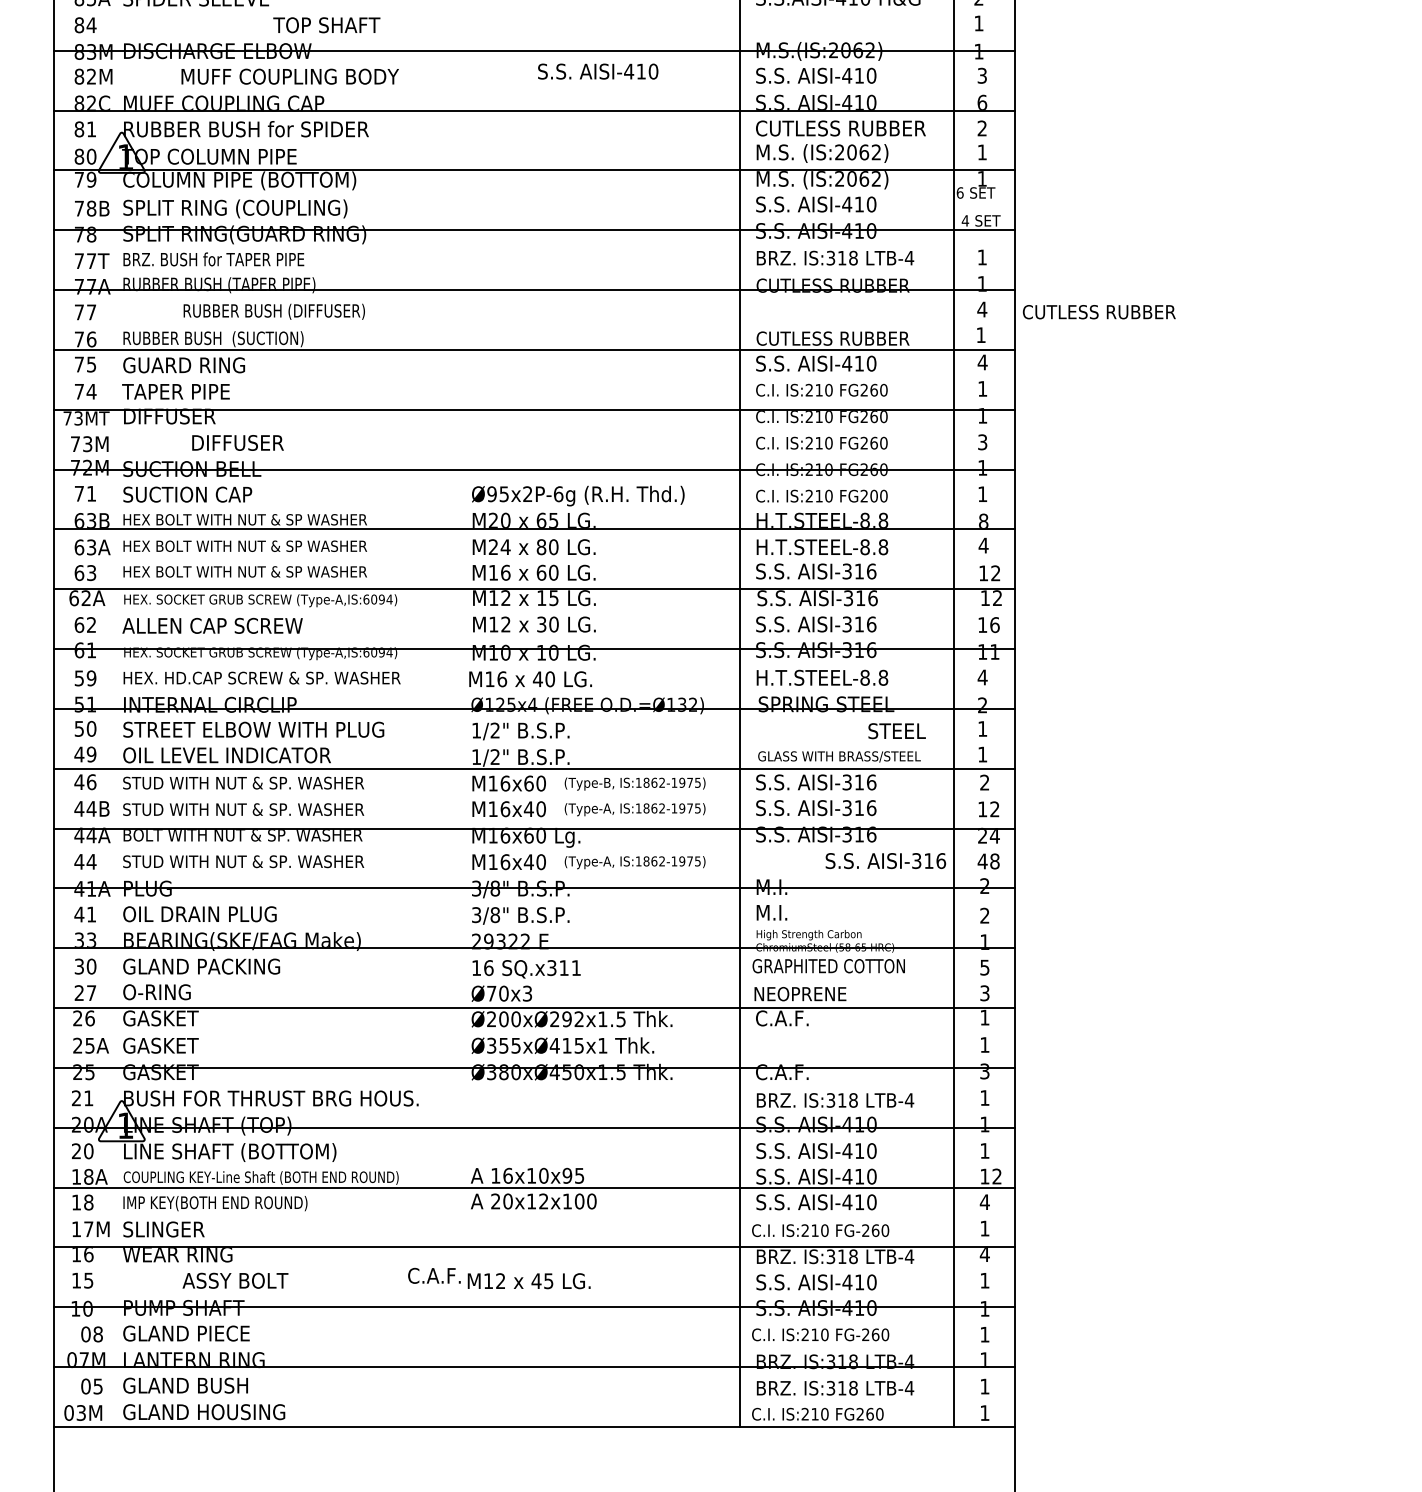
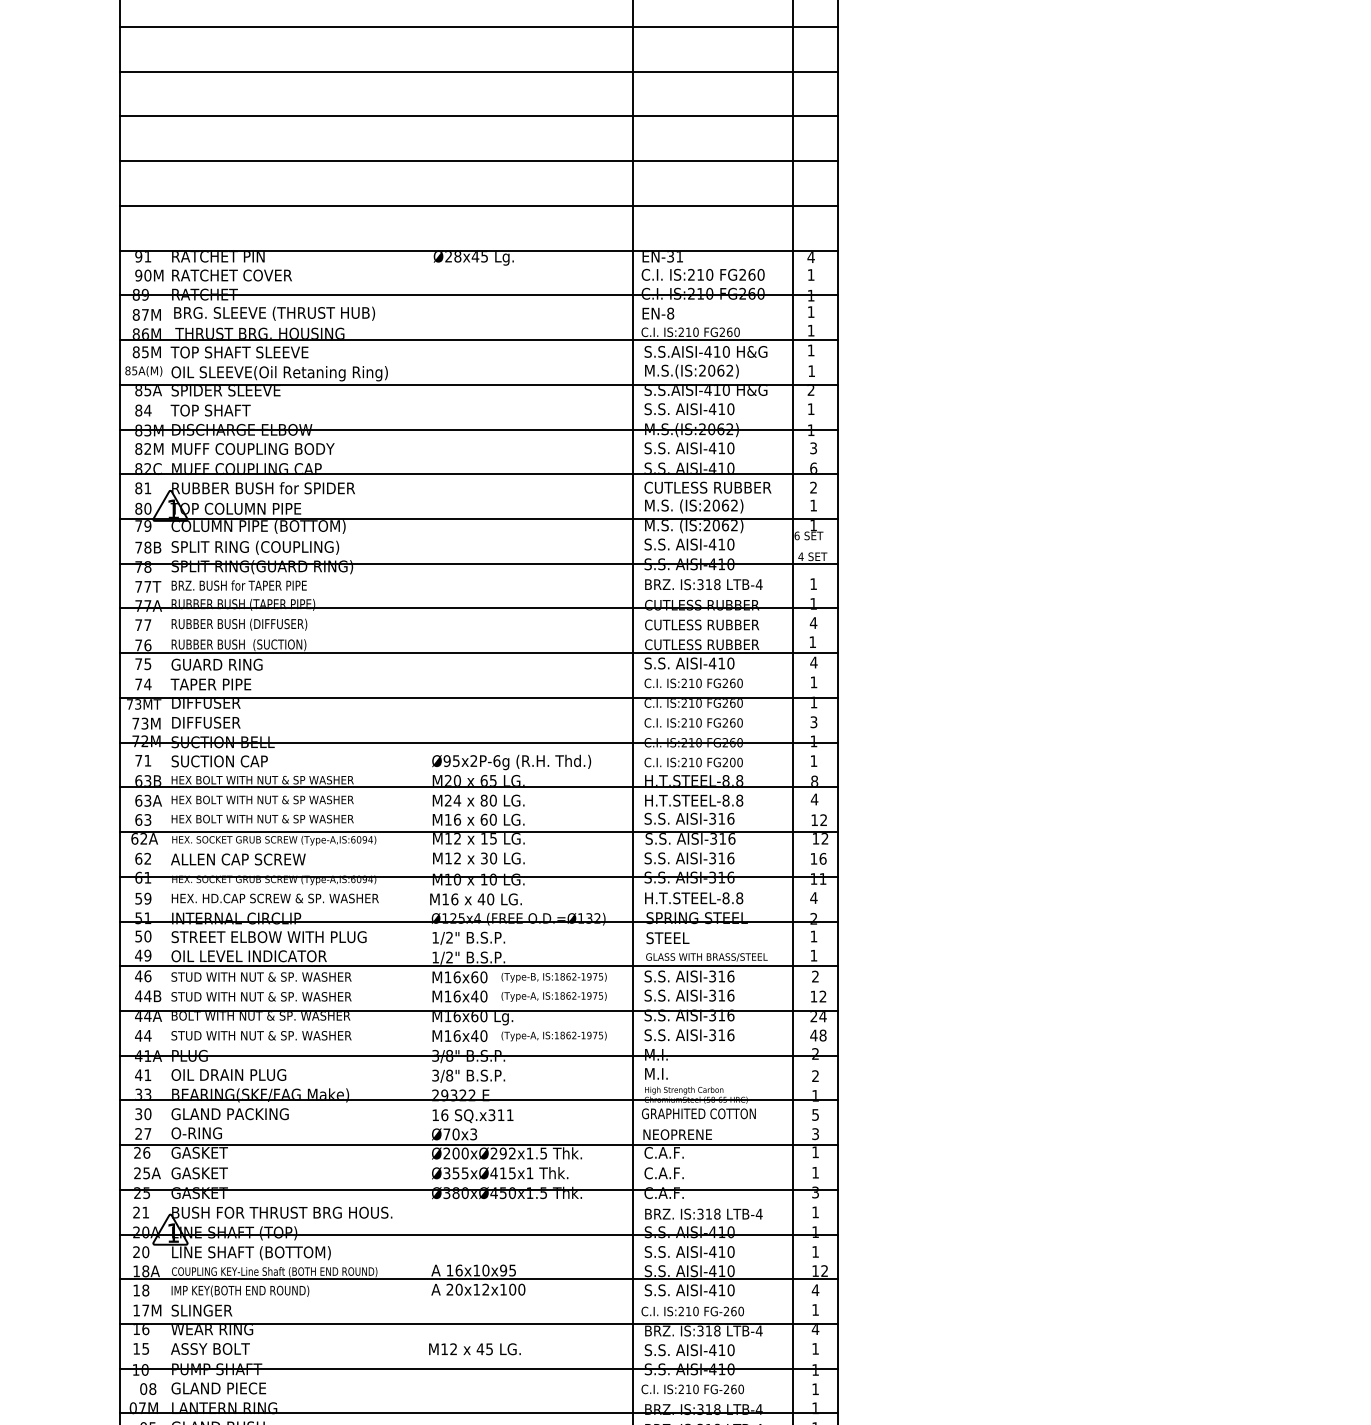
text: (326, 25) -> (210, 410), moved
text: (598, 72) -> (689, 409), moved
text: (290, 76) -> (253, 448), moved
text: (274, 311) -> (239, 624), moved
text: (1098, 311) -> (701, 624), moved
text: (238, 442) -> (206, 722), moved
text: (896, 731) -> (667, 938), moved
text: (885, 861) -> (689, 1035), moved
text: (433, 1276) -> (663, 1173), moved
text: (235, 1280) -> (210, 1348), moved

